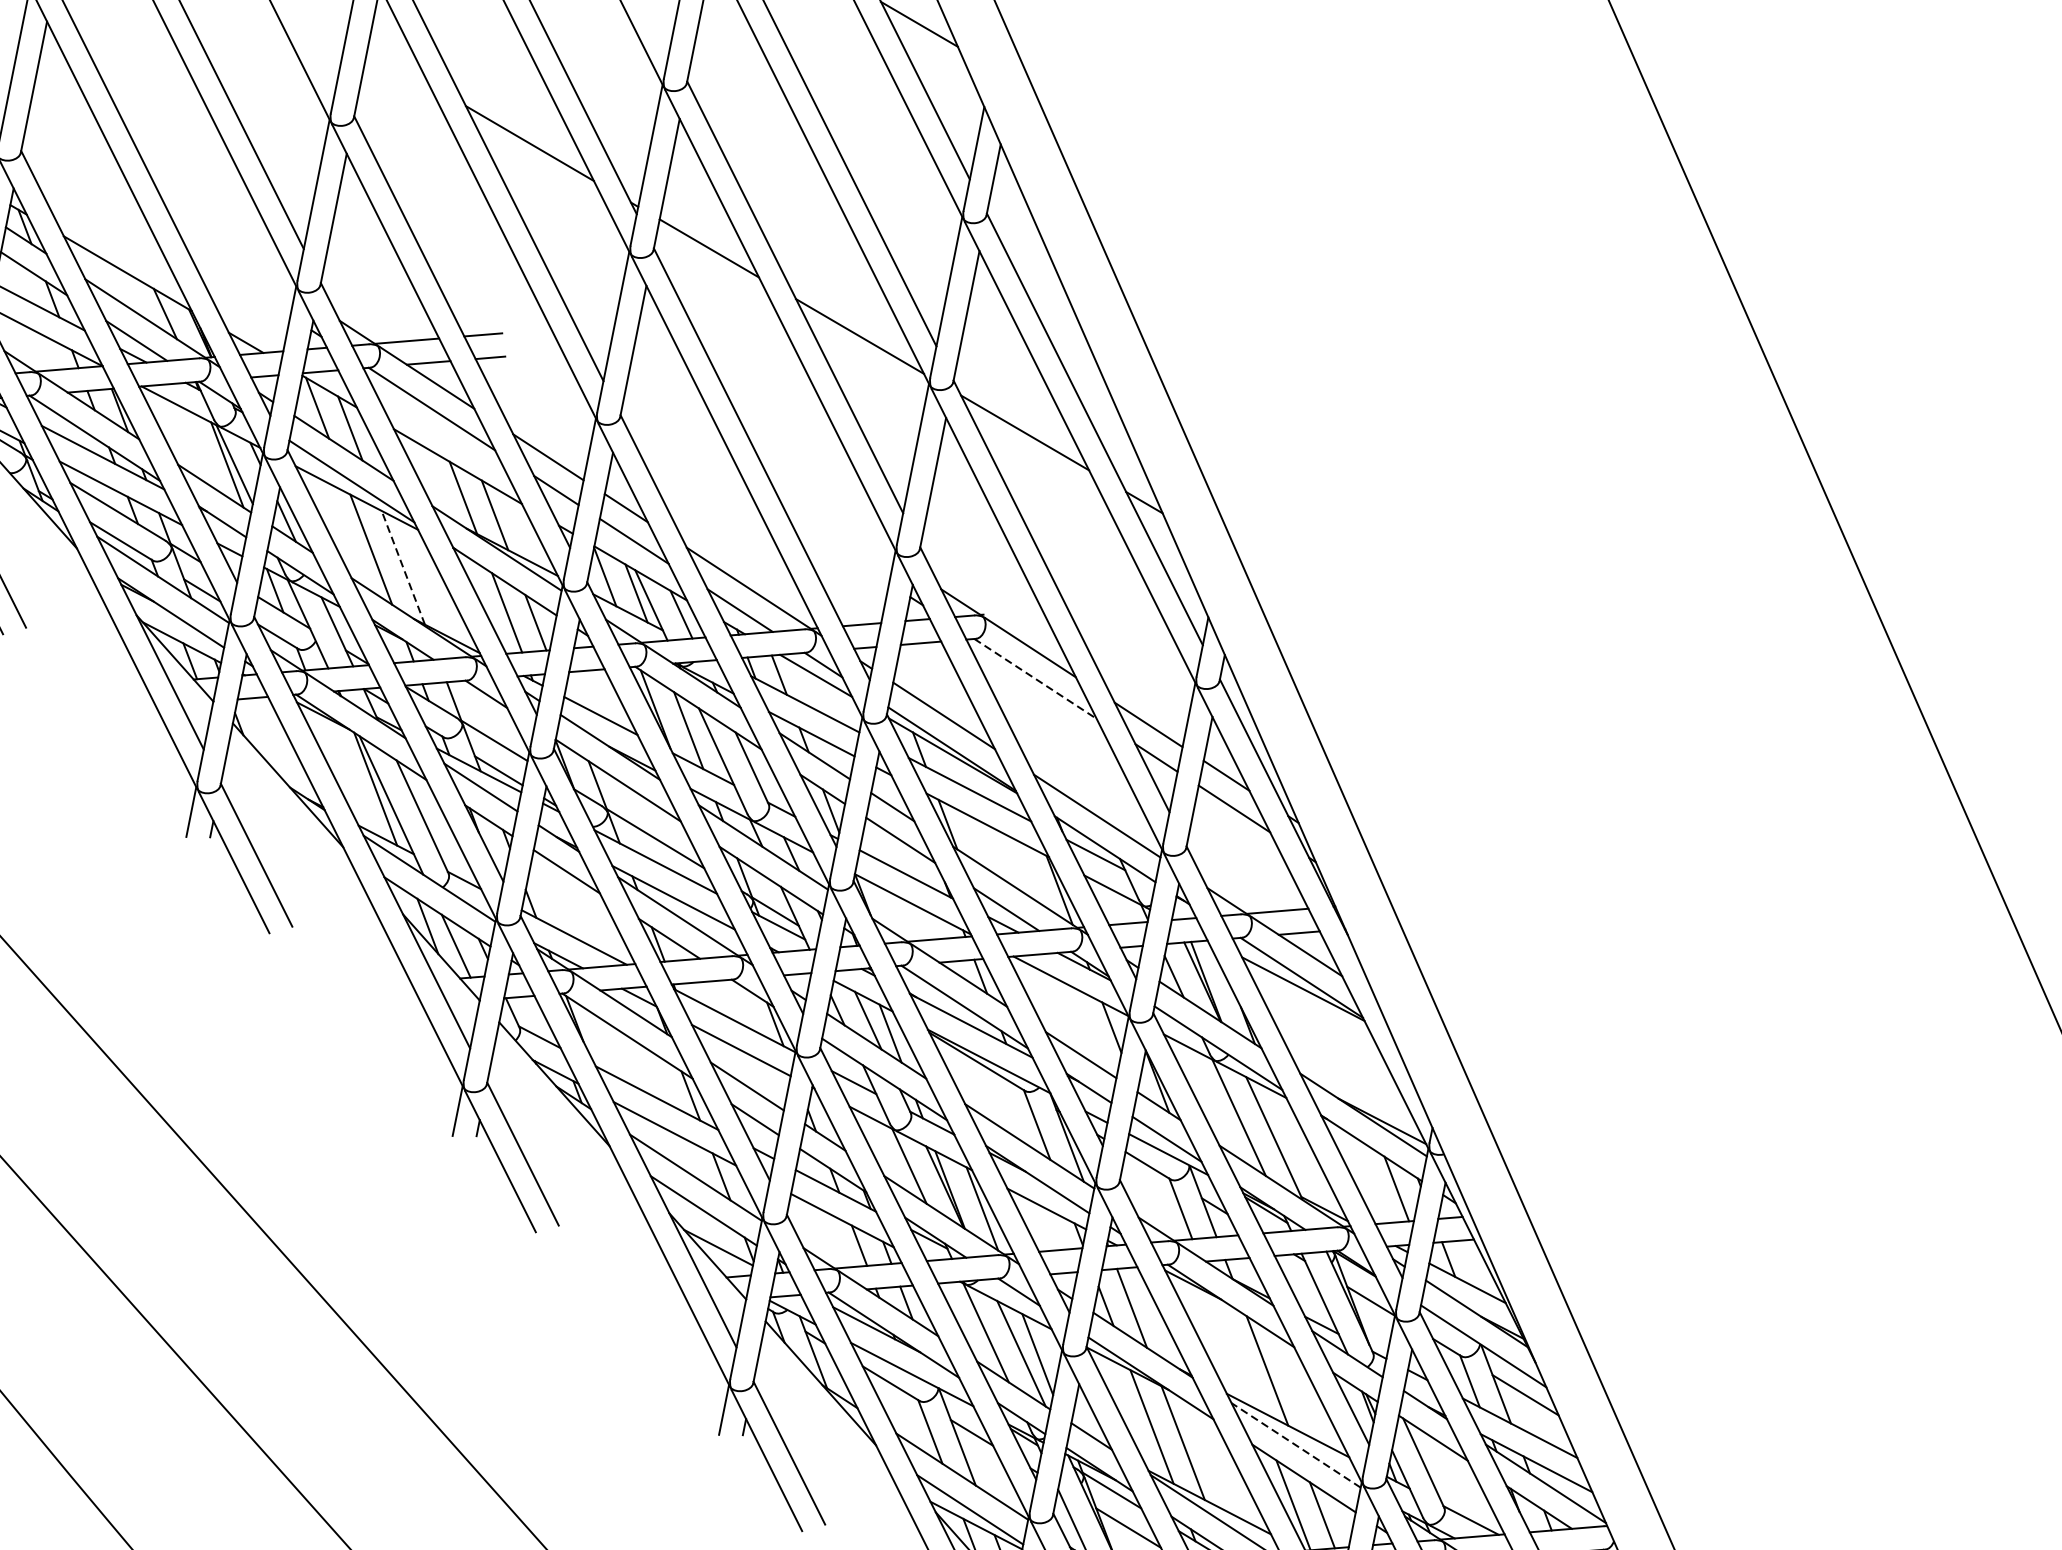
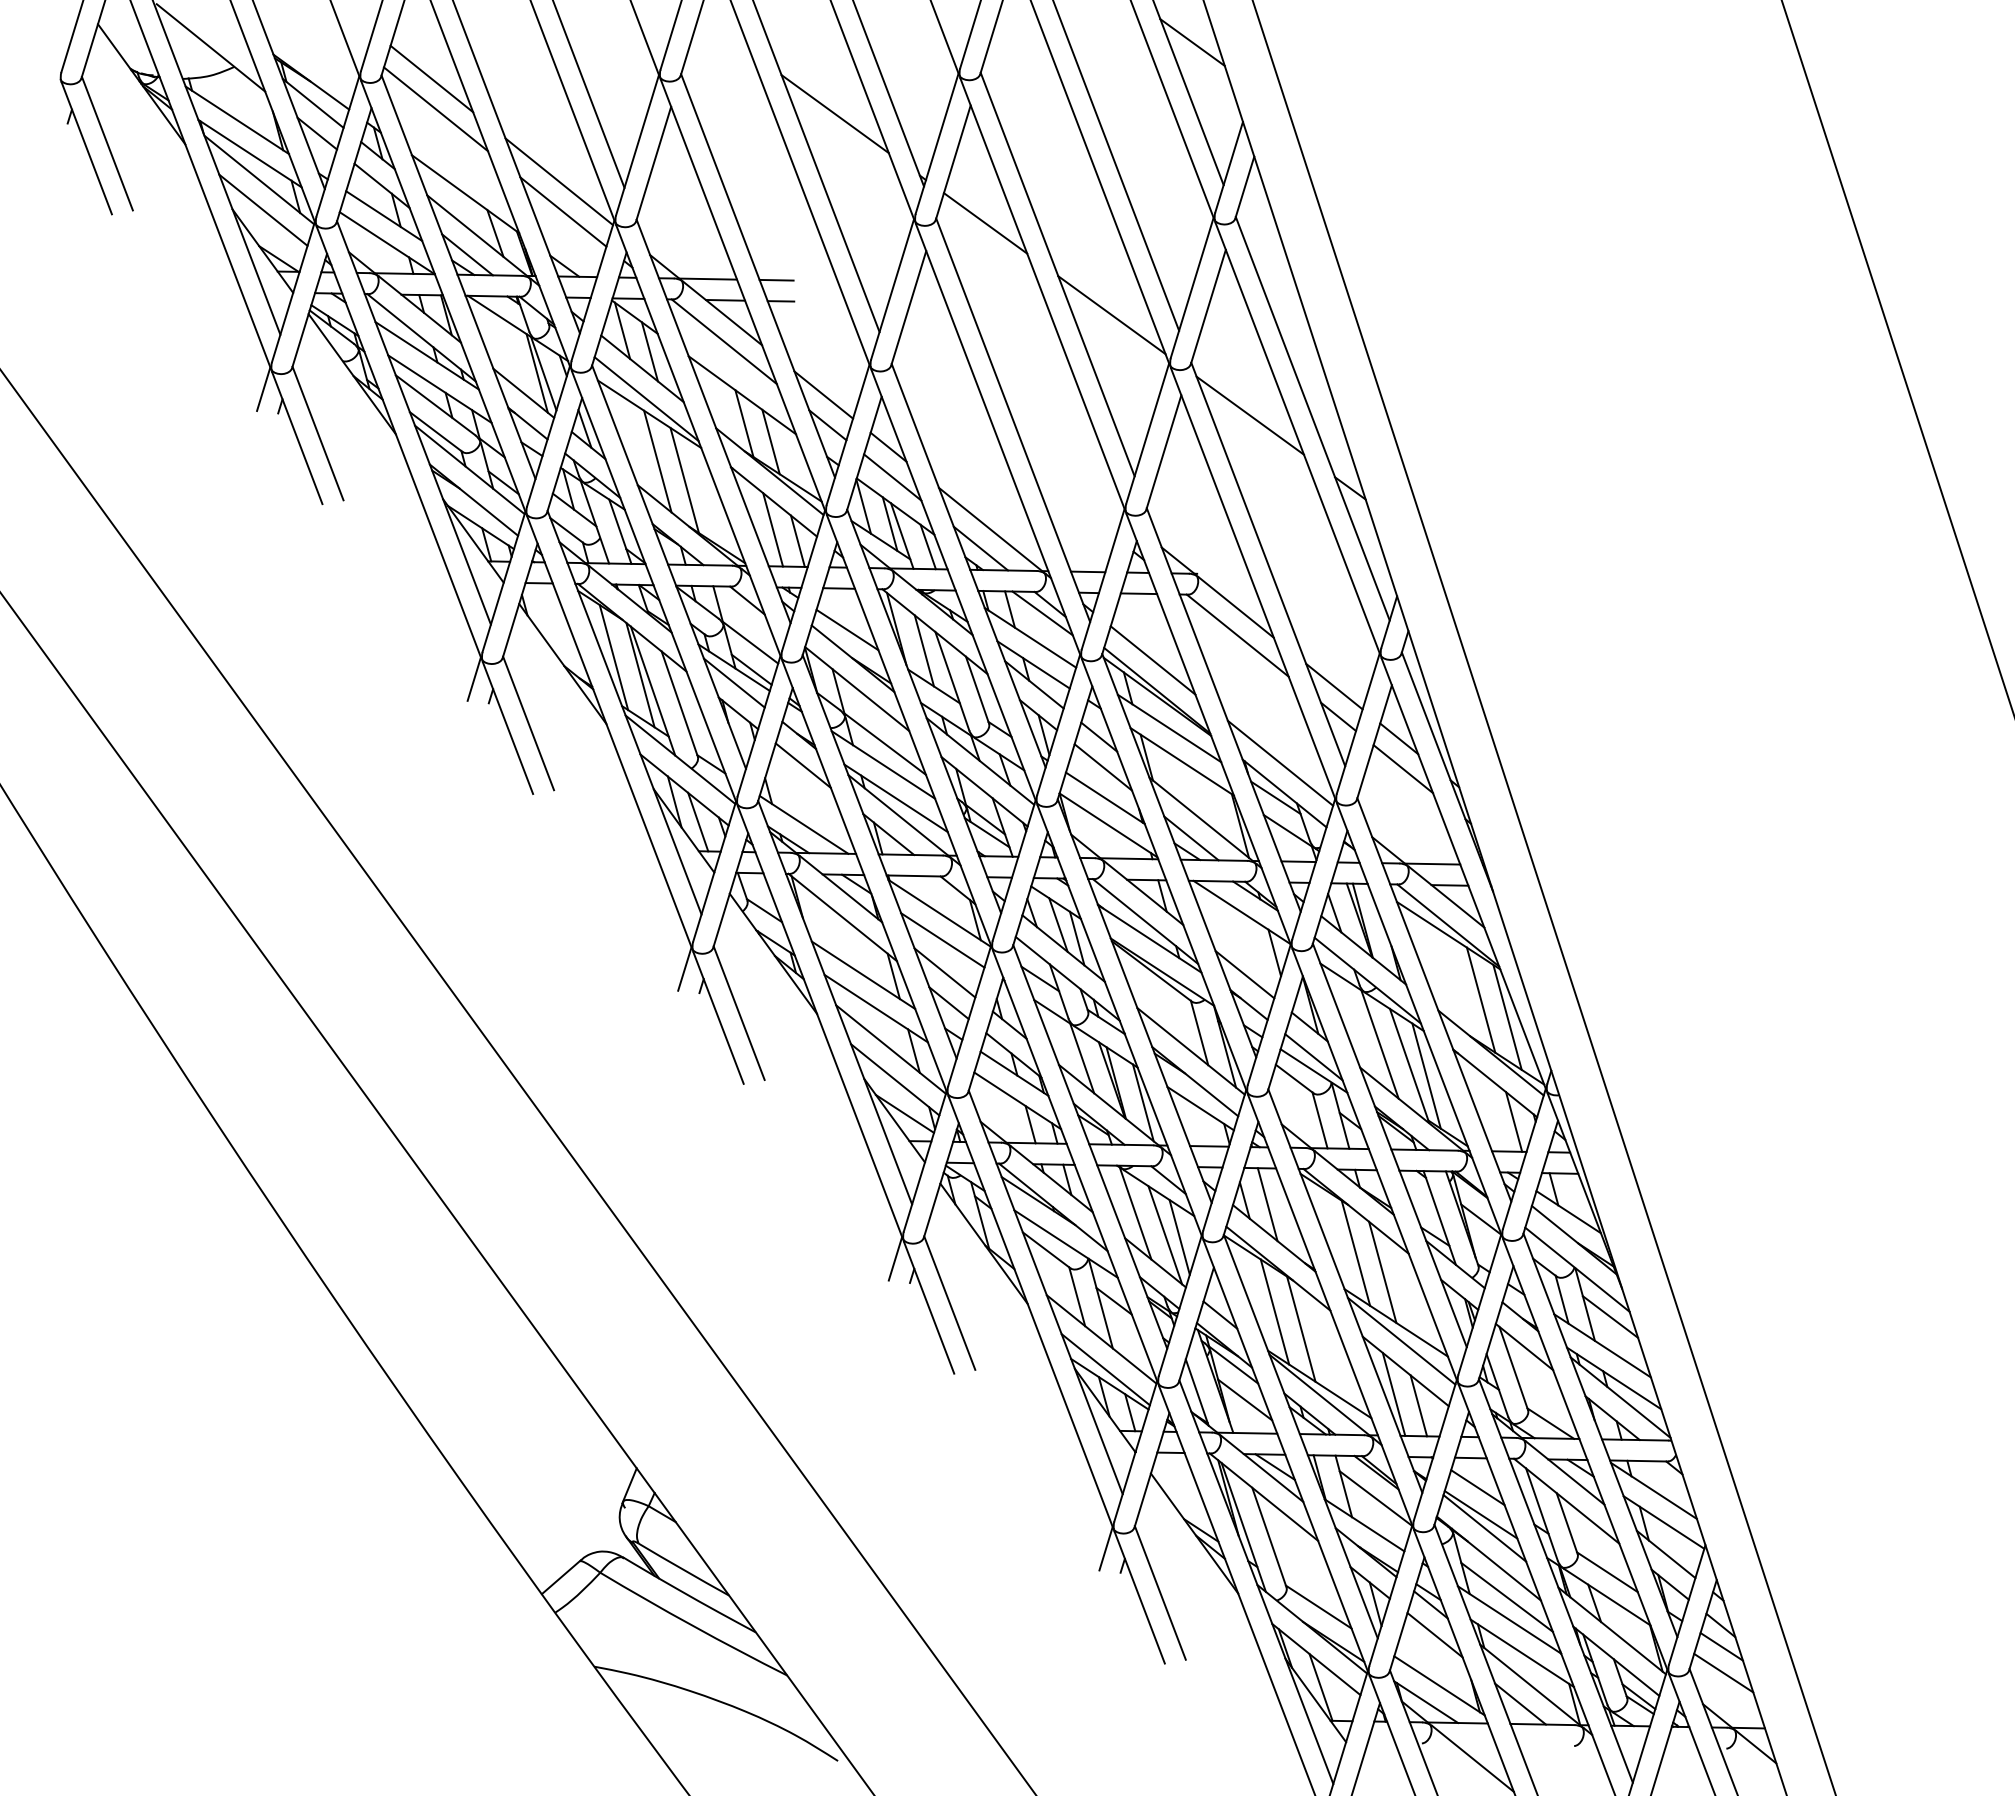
line: (77, 148) -> (431, 78), added
line: (86, 182) -> (436, 109), added
line: (230, 249) -> (559, 181), added
line: (238, 282) -> (563, 211), added
line: (403, 567) -> (684, 480), dashed -> solid
line: (1036, 678) -> (1238, 635), dashed -> solid
line: (343, 772) -> (613, 657), added
line: (1345, 1056) -> (1480, 999), added
line: (1377, 1072) -> (1507, 1016), added
line: (1294, 1147) -> (1426, 1075), added
line: (1234, 1351) -> (1355, 1252), added
line: (1295, 1444) -> (1401, 1340), dashed -> solid

